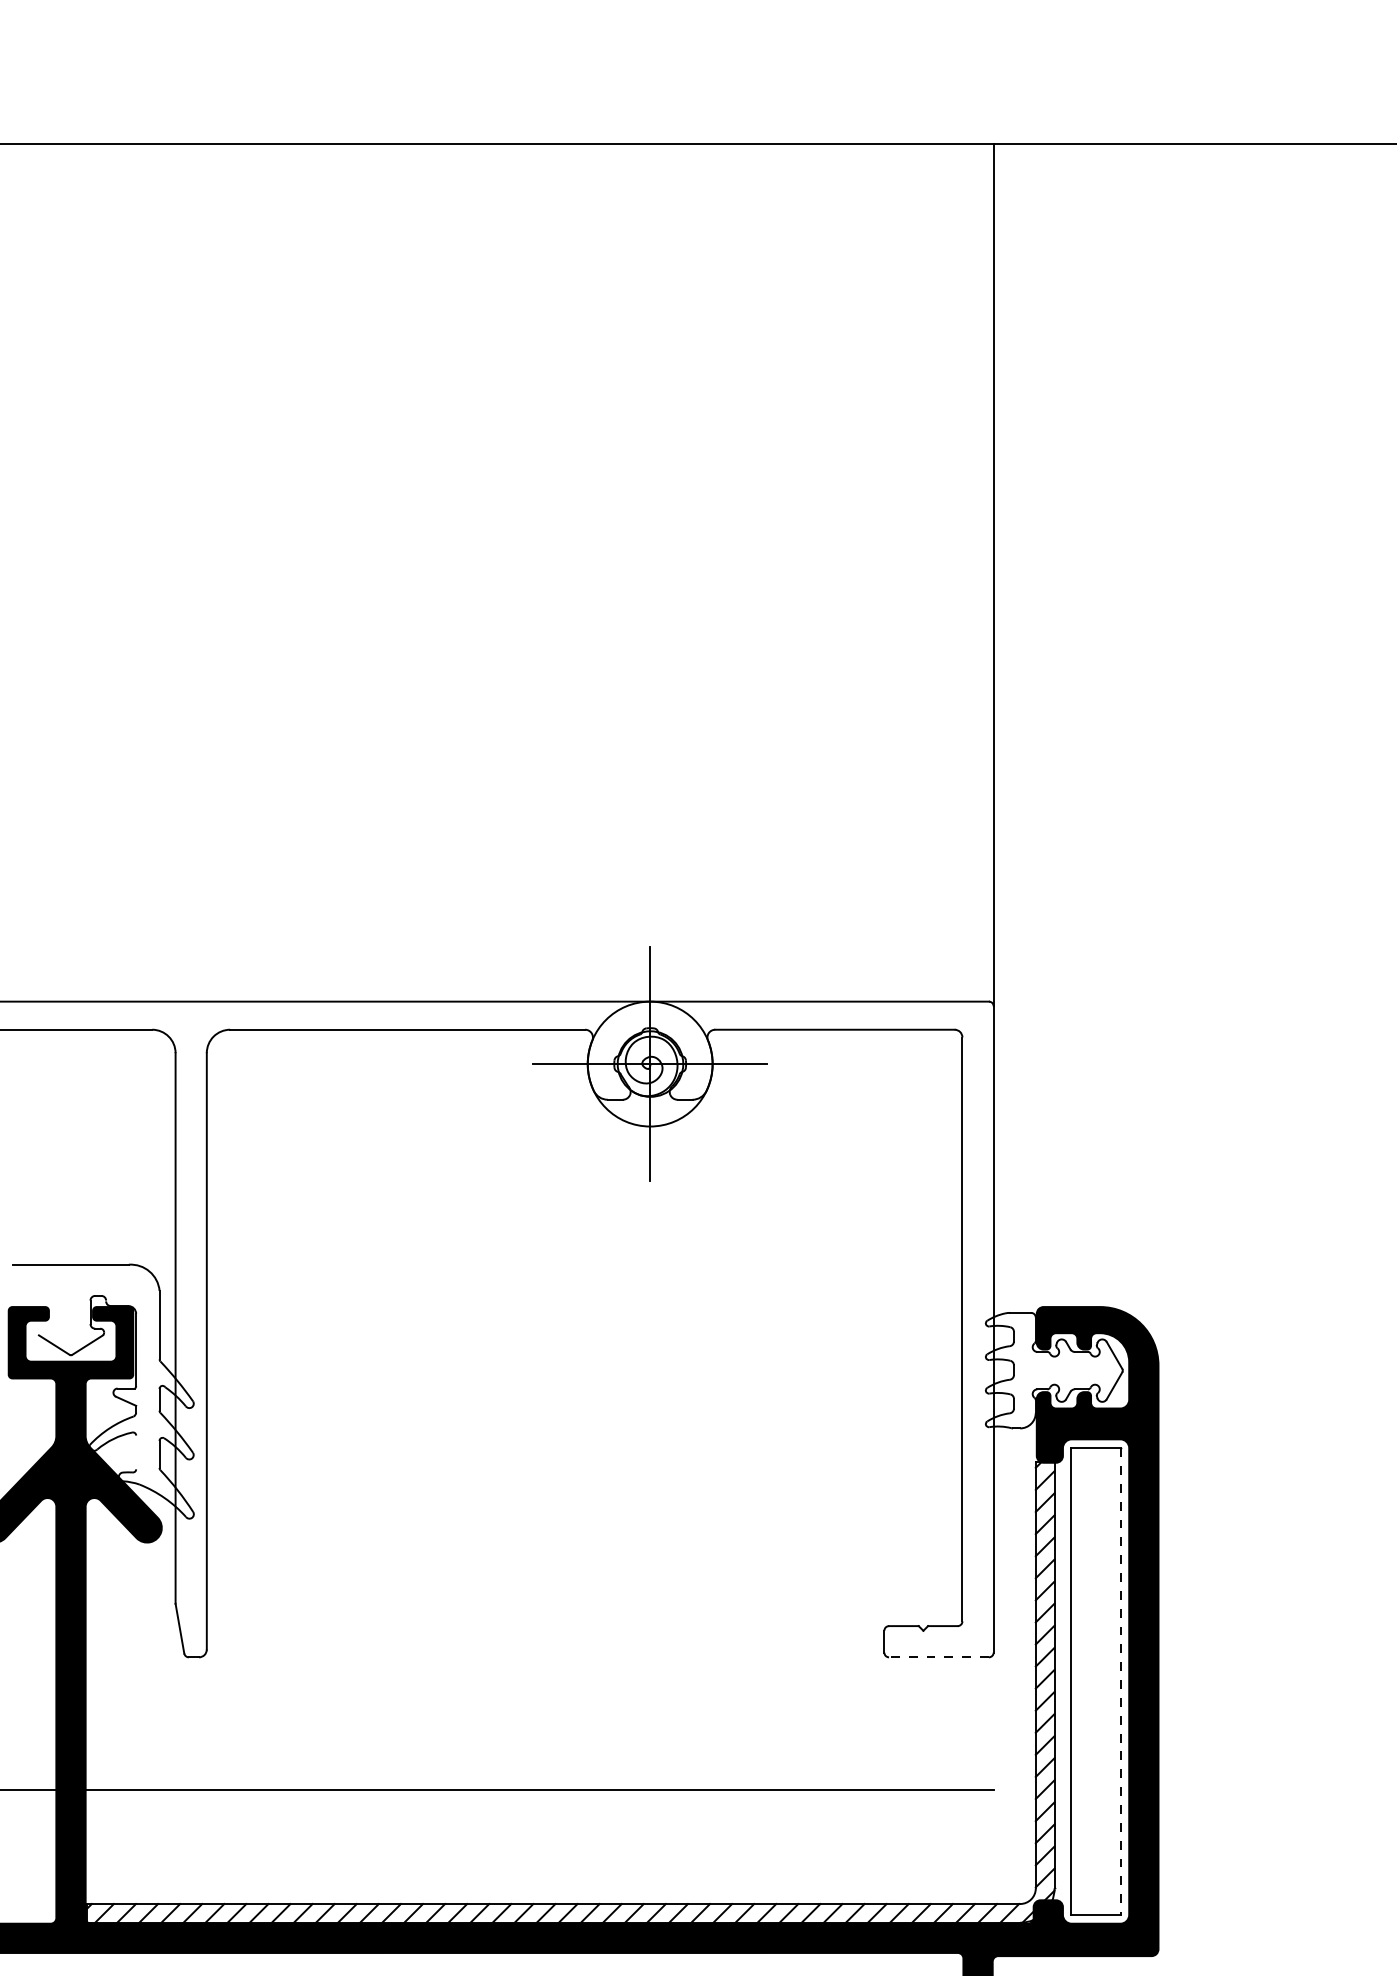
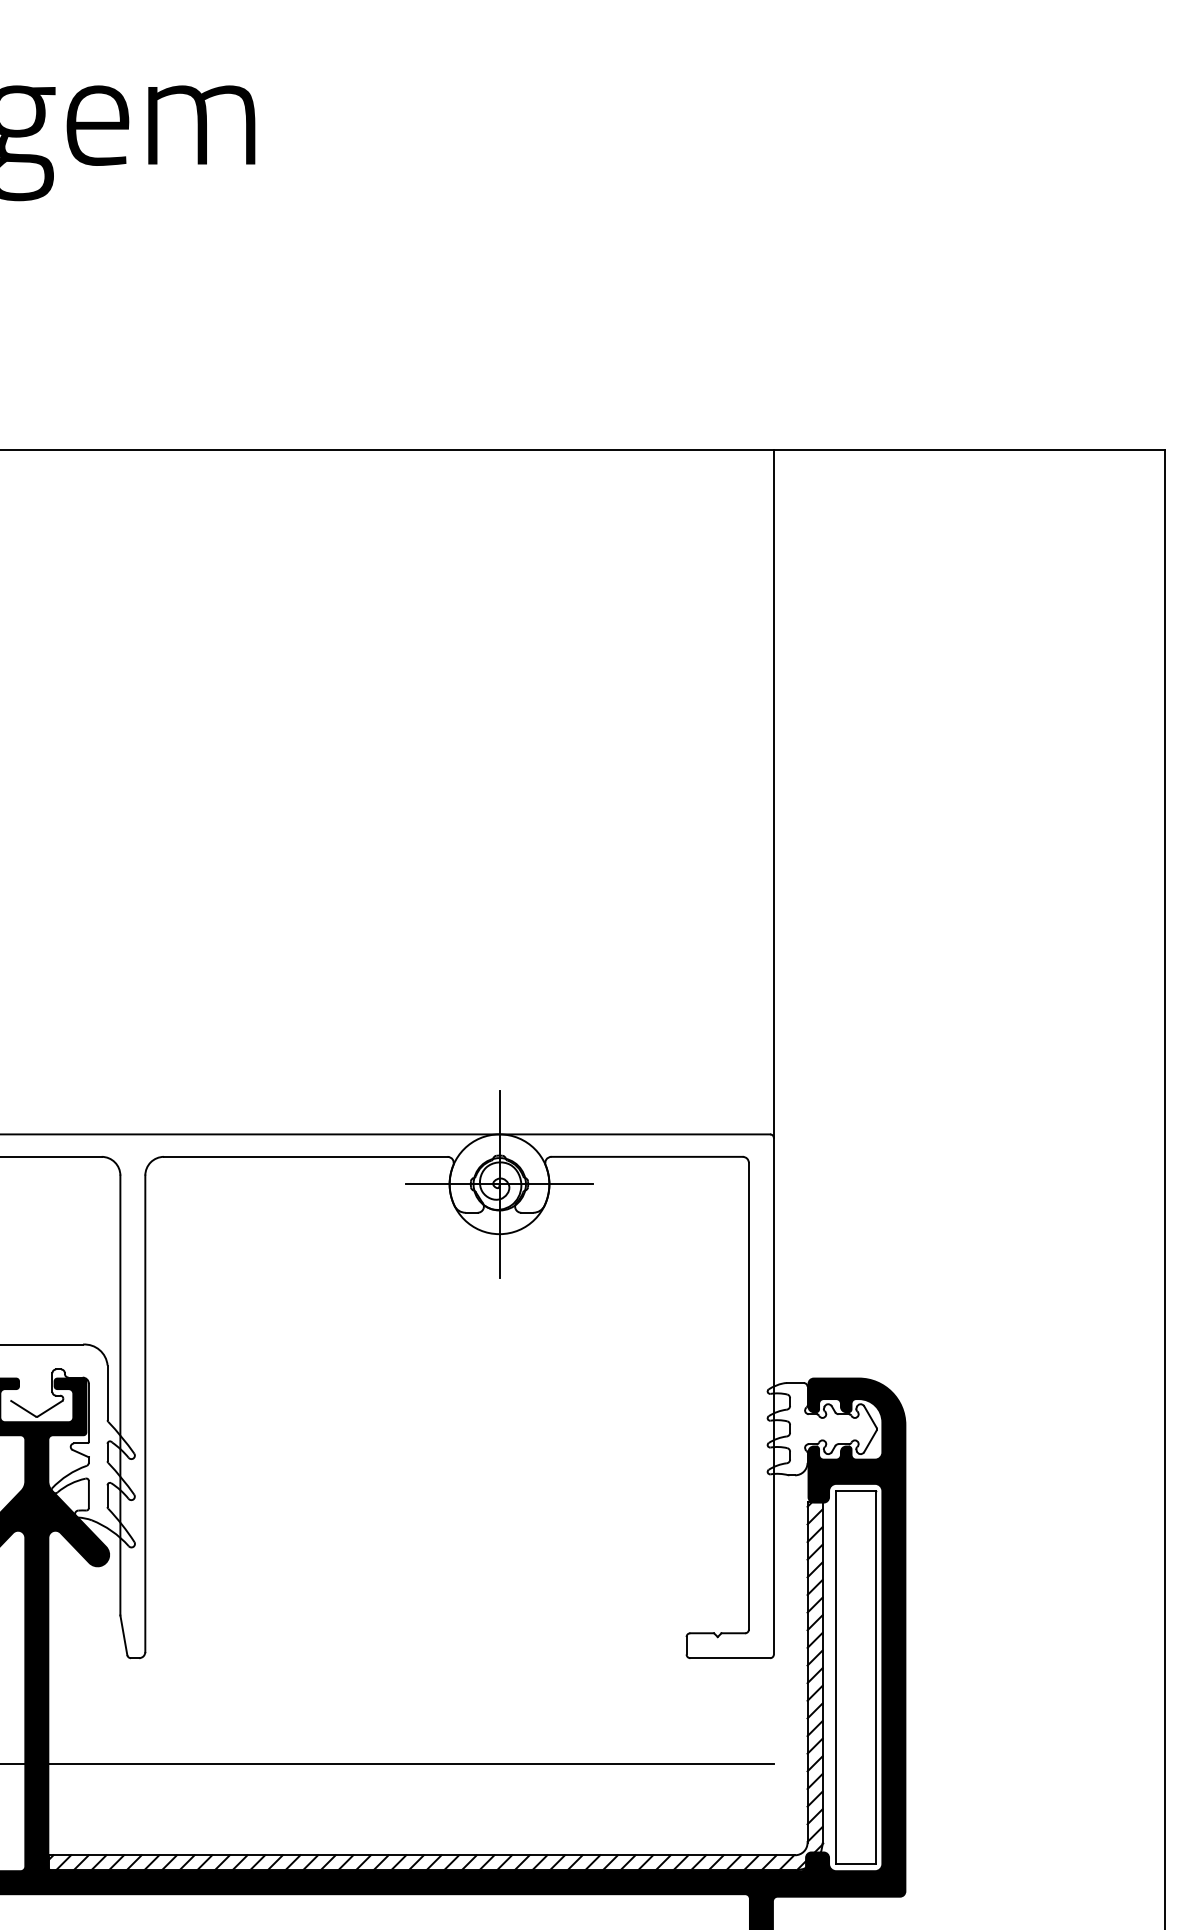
line: (135, 1452) -> (88, 1494), added
line: (939, 1657) -> (730, 1658), dashed -> solid
line: (1120, 1682) -> (875, 1678), dashed -> solid

